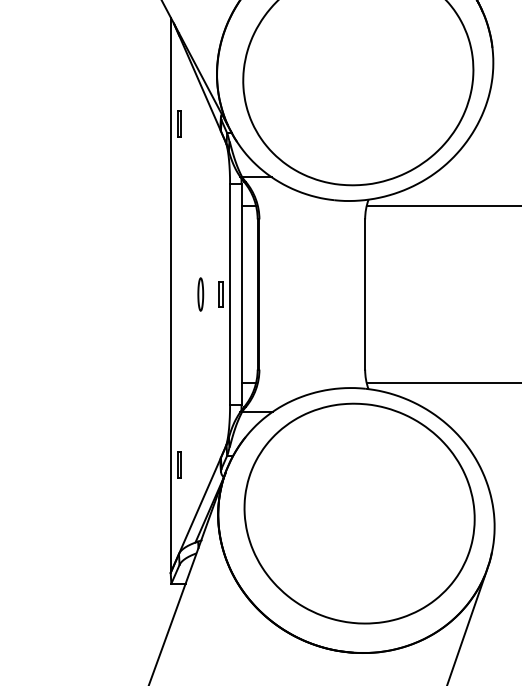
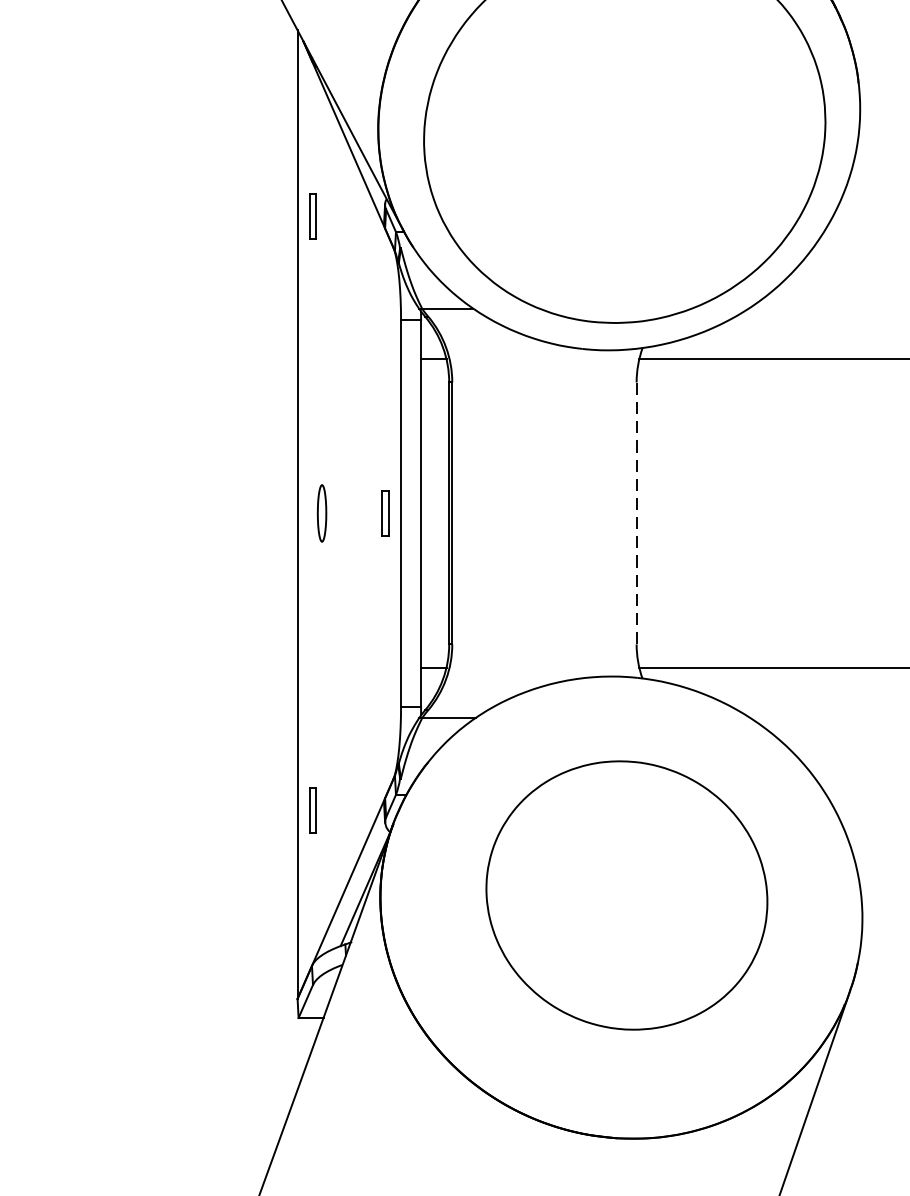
part: (200, 294) -> (321, 513), moved
line: (365, 294) -> (637, 513), solid -> dashed
part: (359, 513) -> (626, 895), size x0.7

